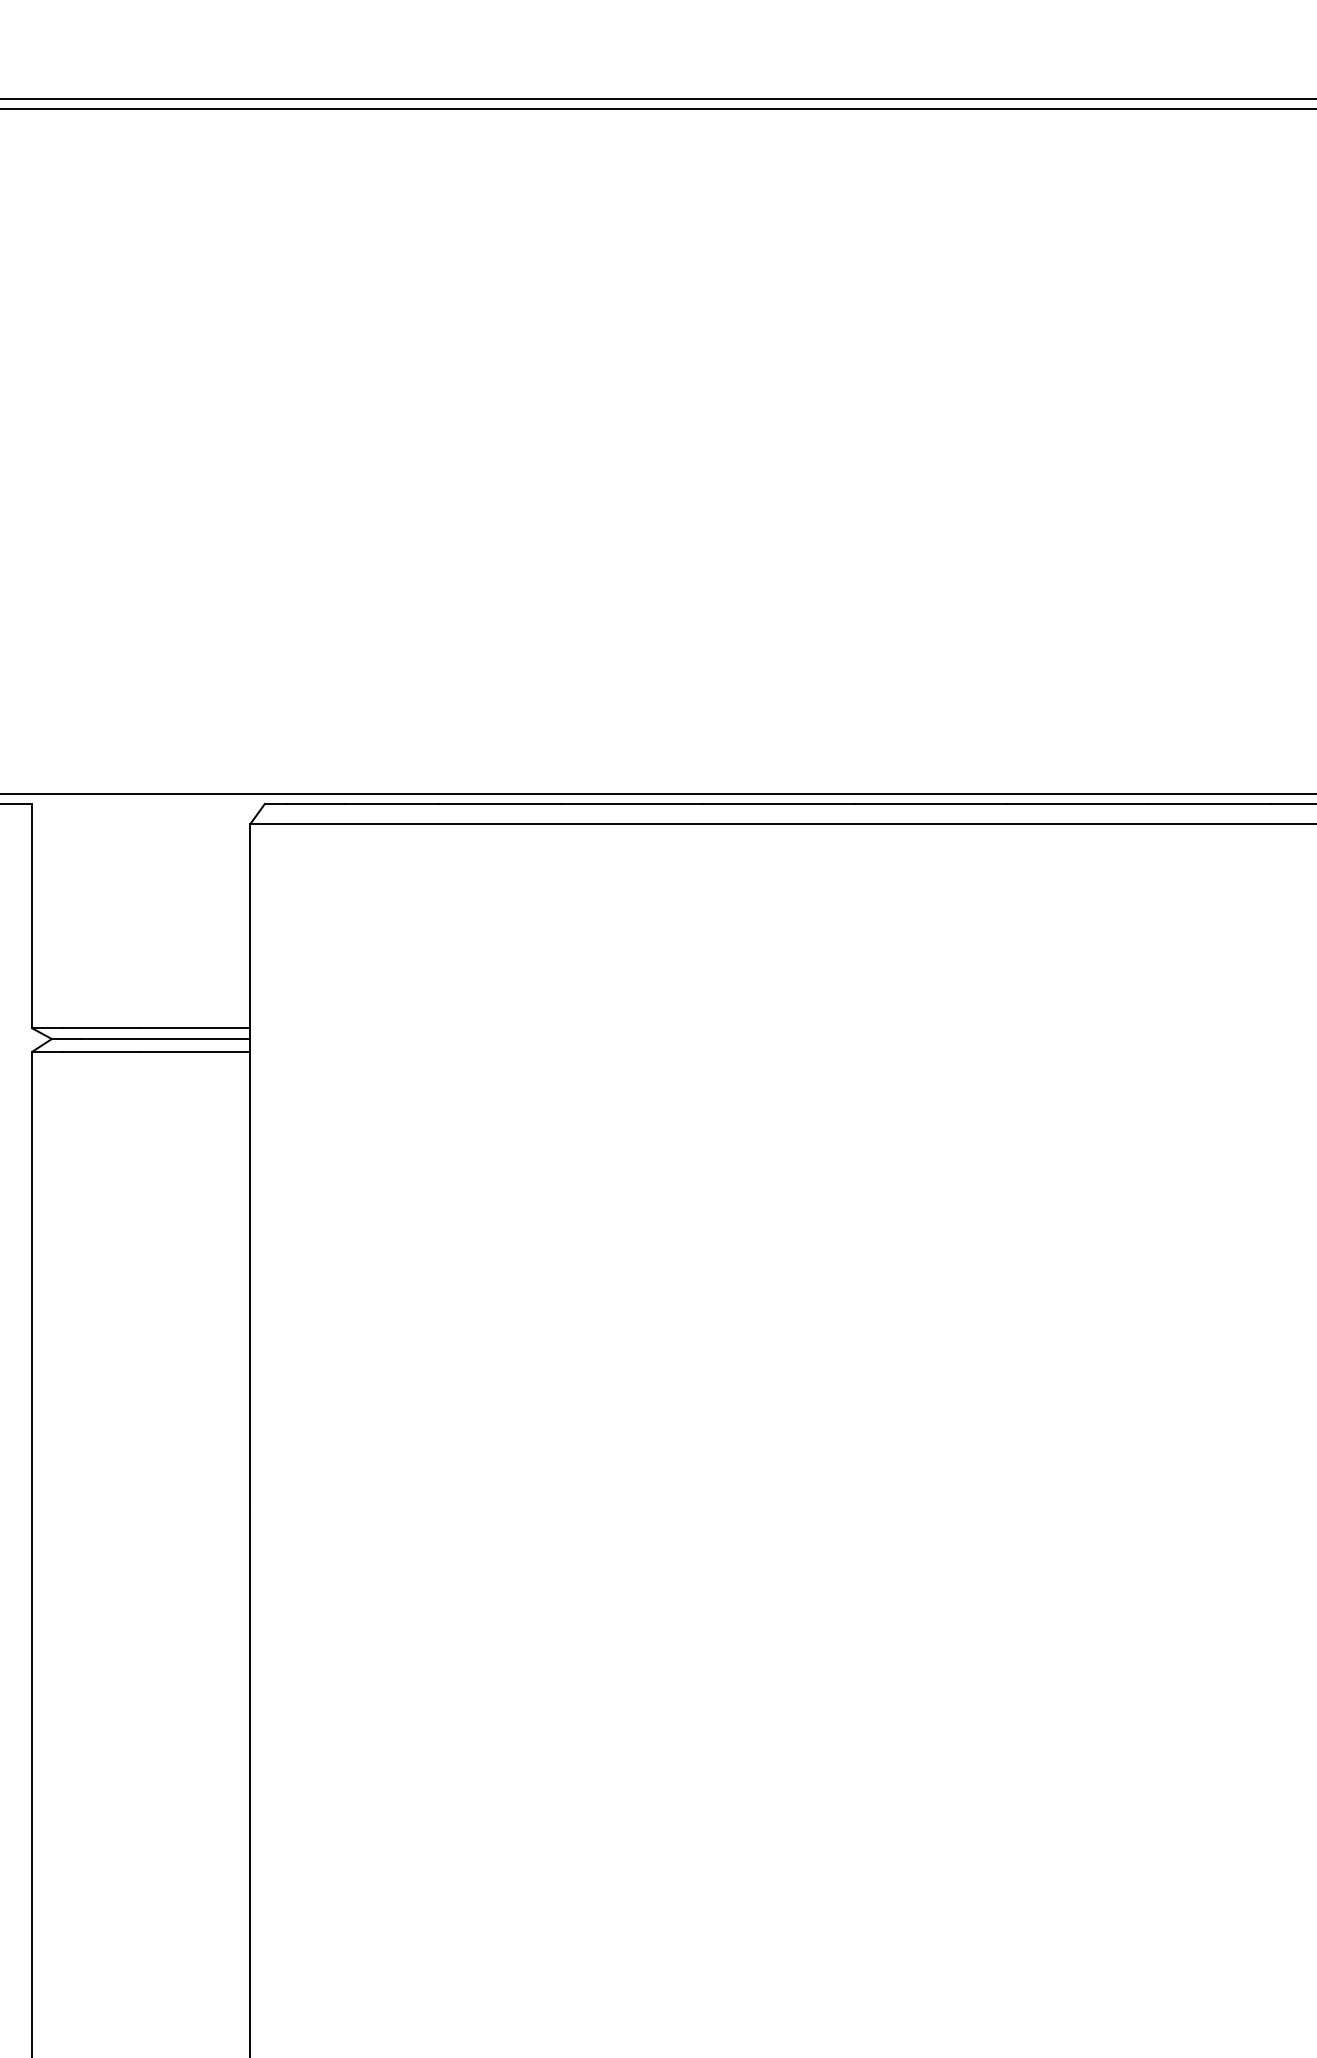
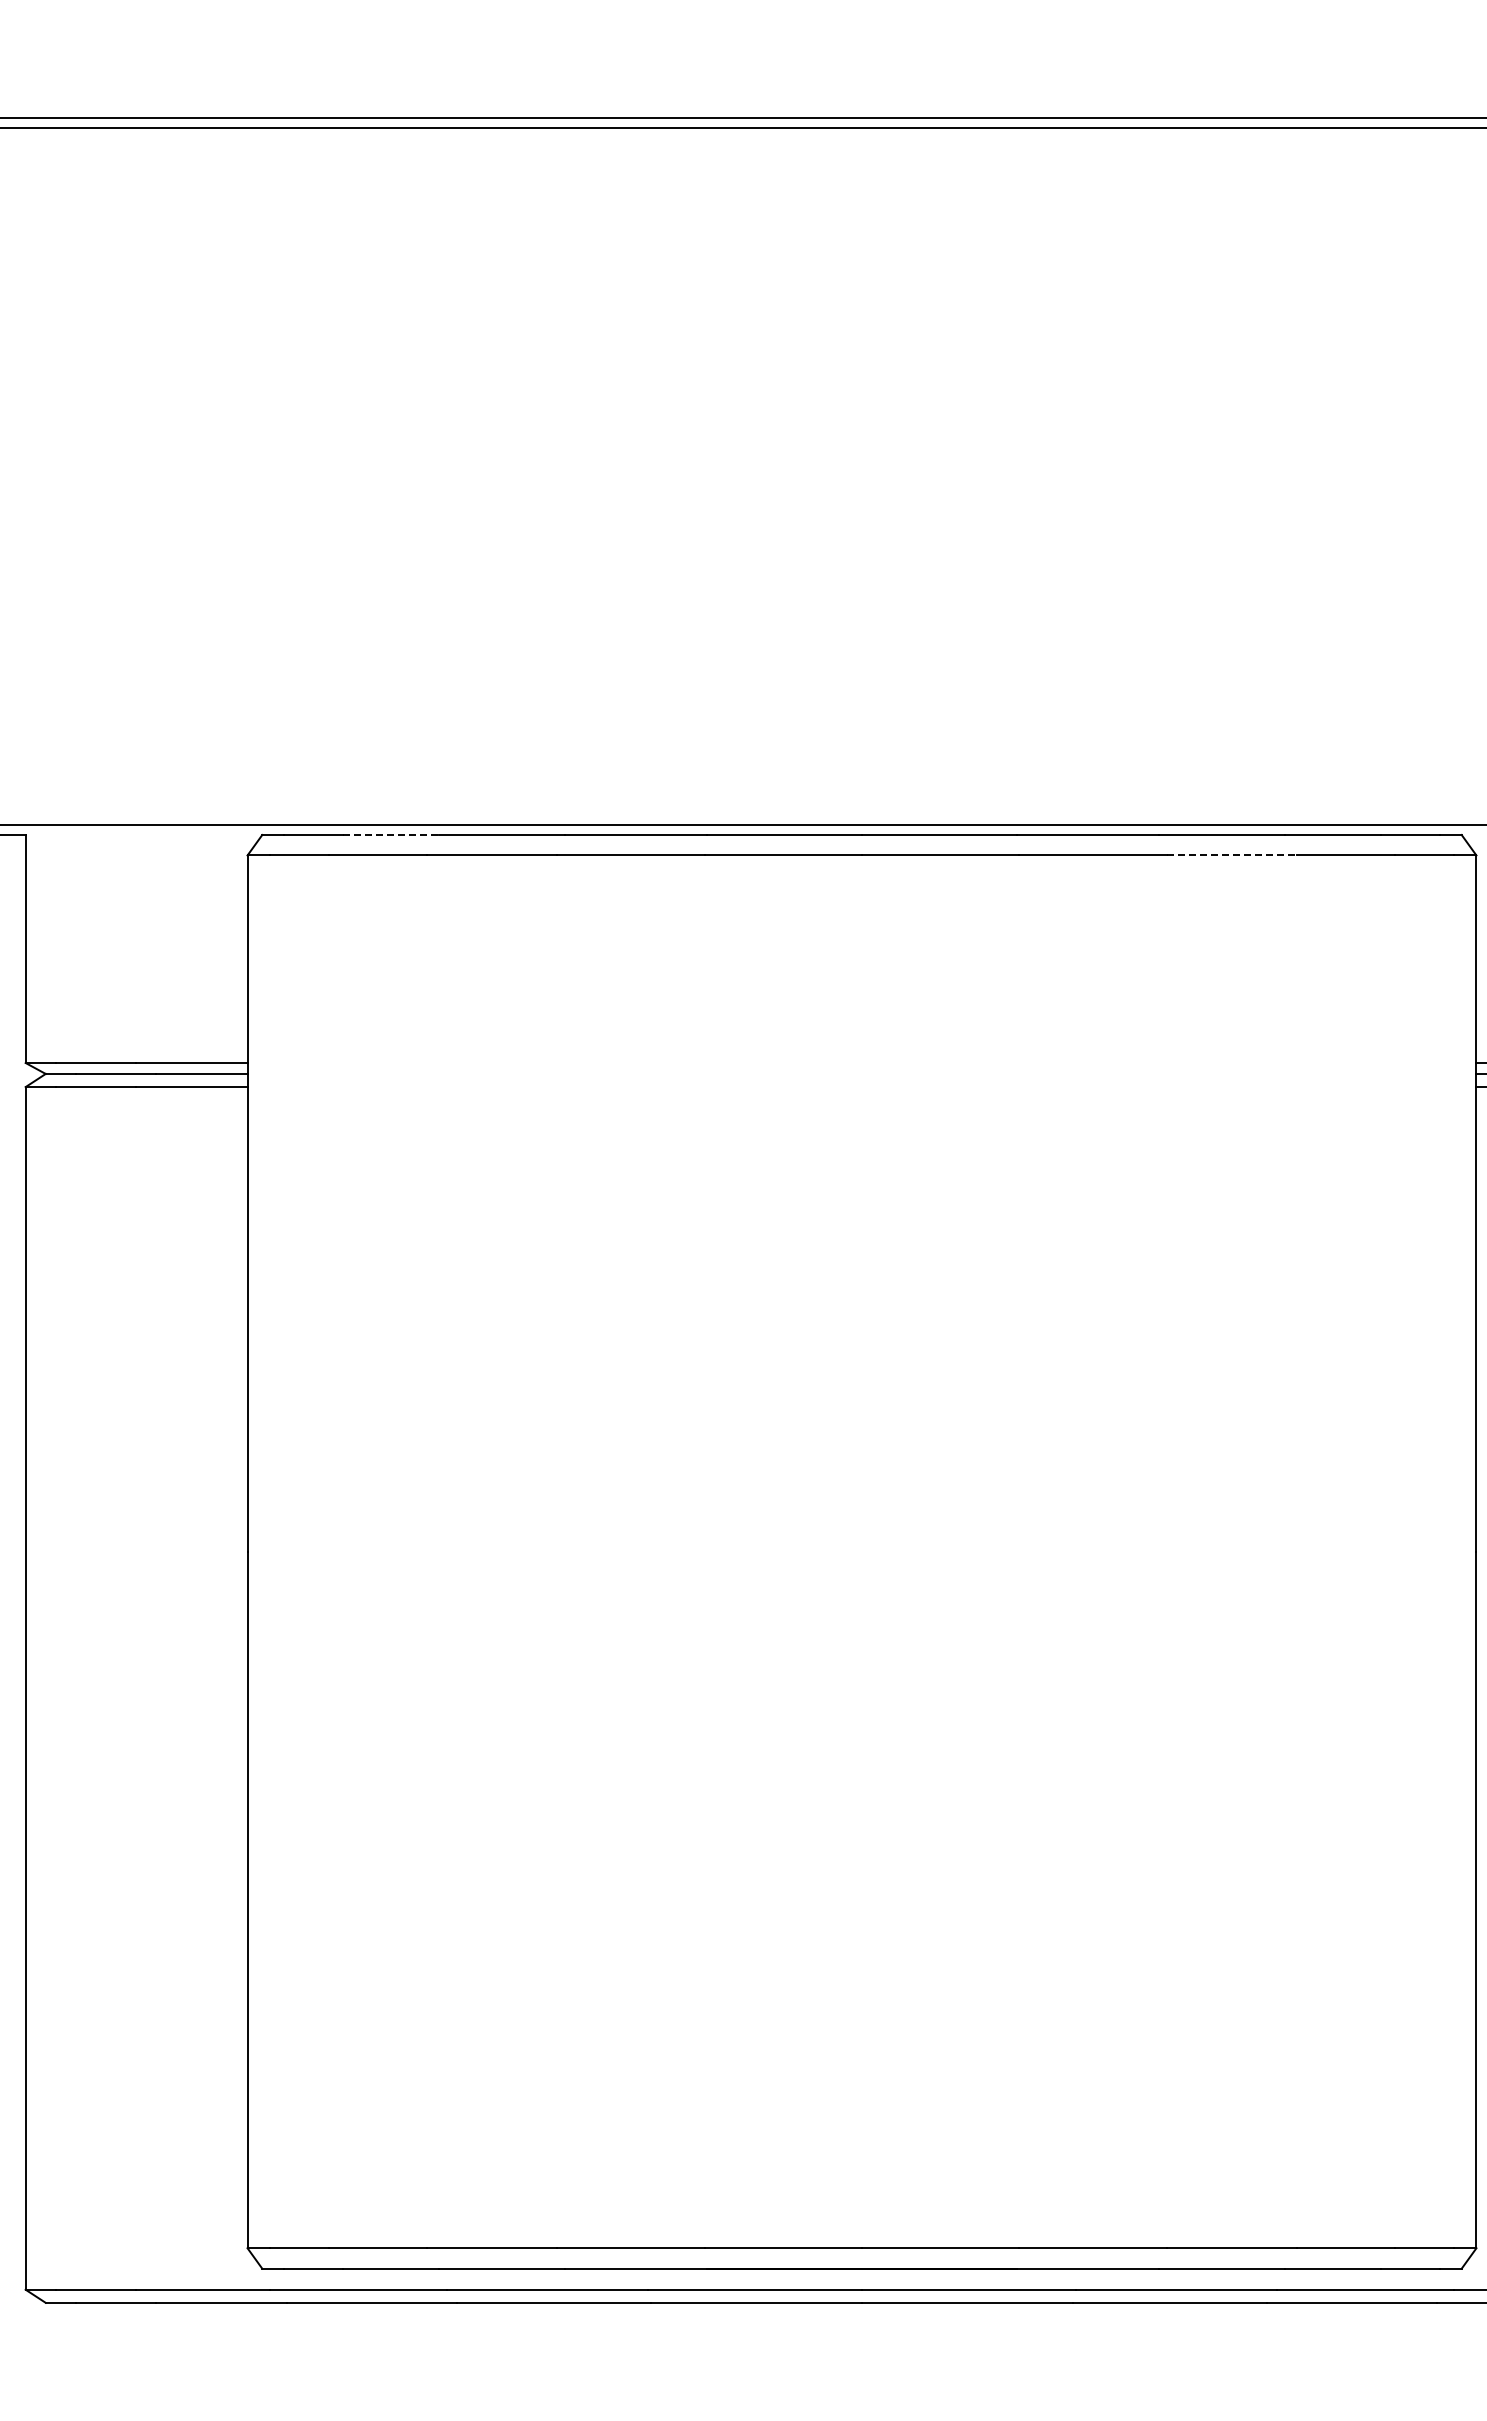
line: (391, 804) -> (391, 835), solid -> dashed
line: (1219, 824) -> (1232, 855), solid -> dashed

